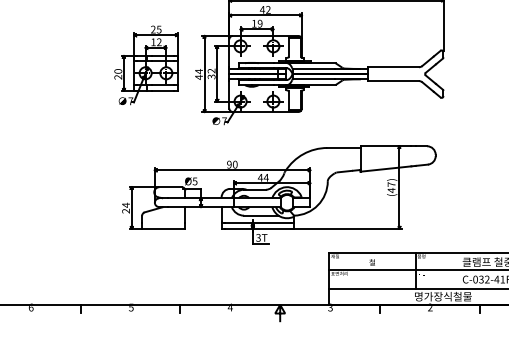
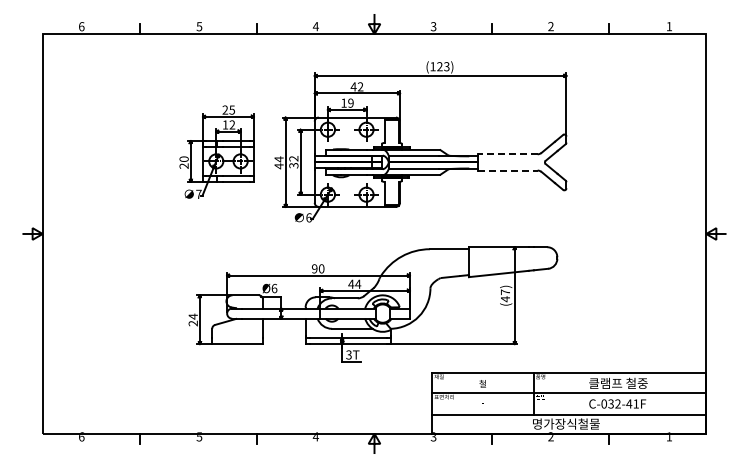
line: (393, 67) -> (507, 154), solid -> dashed
line: (393, 81) -> (507, 170), solid -> dashed
text: (224, 120) -> (308, 217), 7 -> 6
text: (195, 181) -> (274, 288), Ø5 -> Ø6

